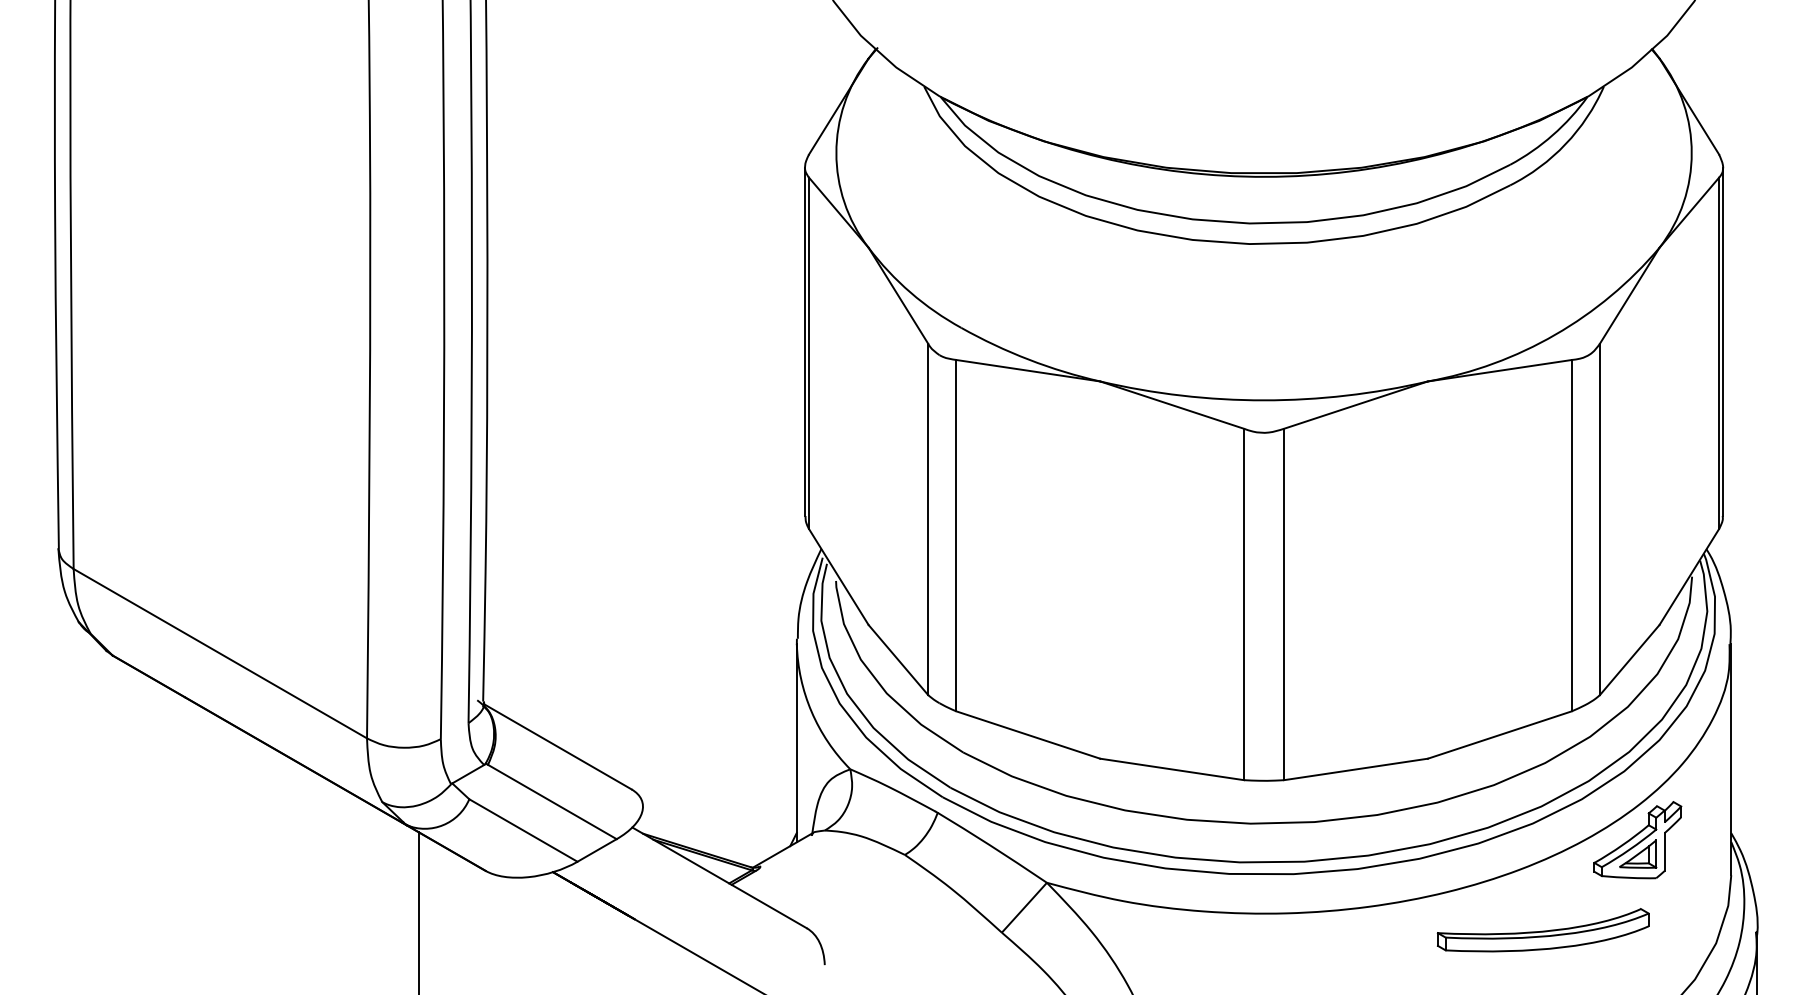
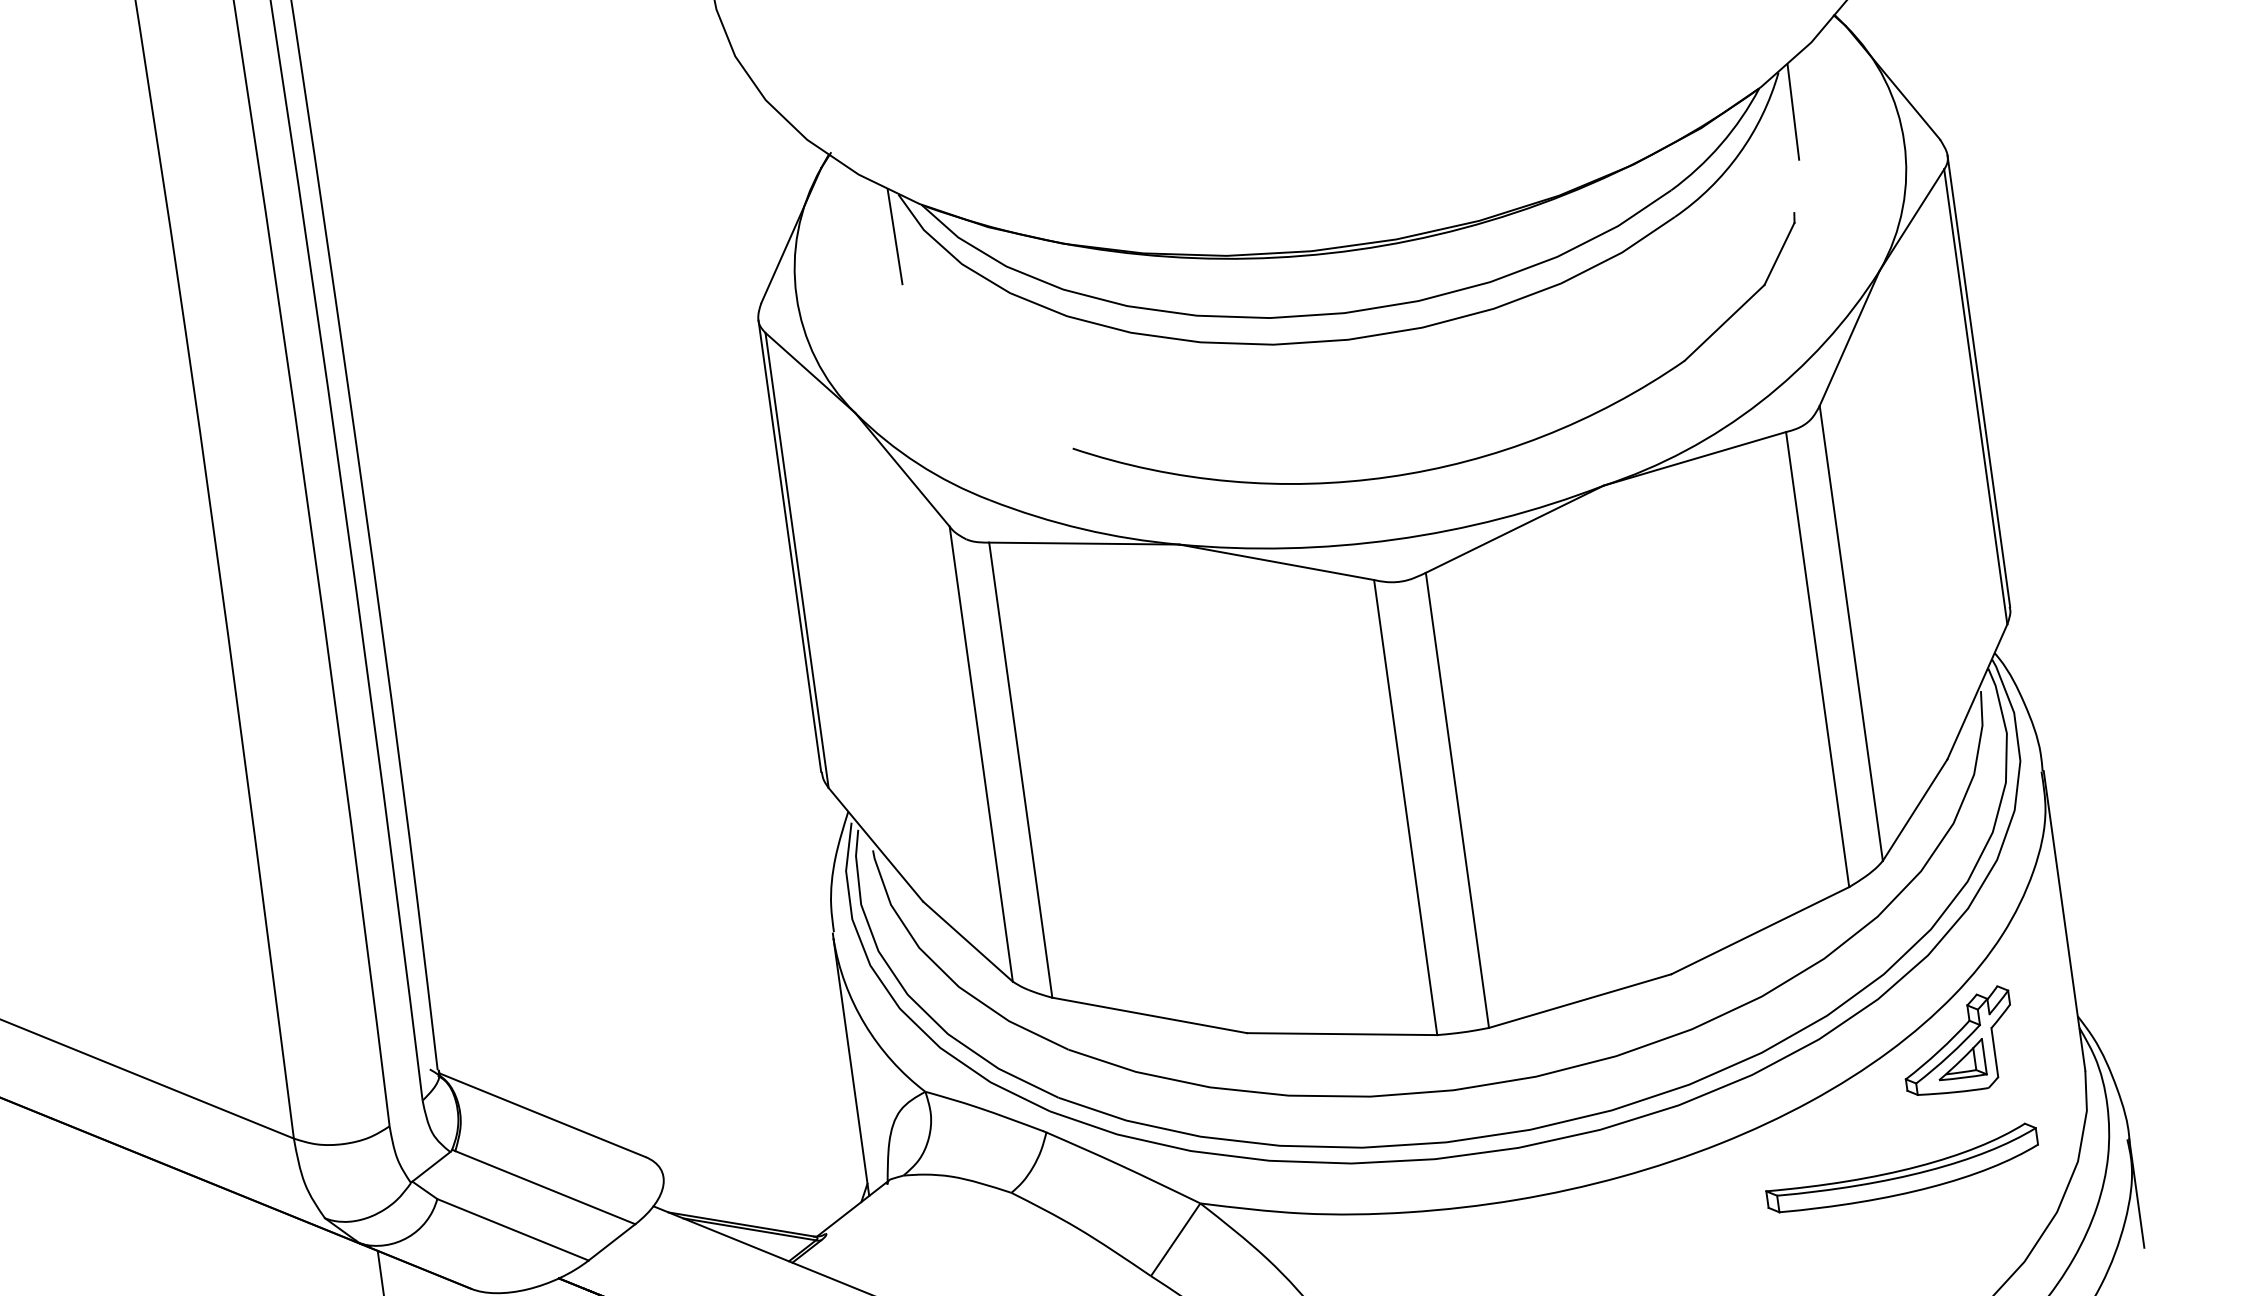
line: (916, 118) -> (894, 237), added
line: (1610, 118) -> (1792, 112), added
part: (1324, 347) -> (1463, 460), added
part: (1542, 930) -> (1901, 1169), moved

